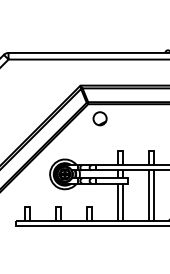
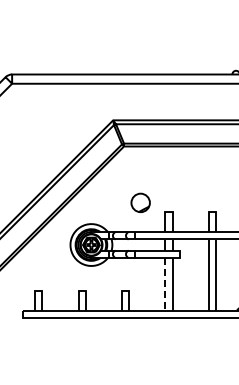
circle: (99, 118) -> (140, 202), moved
line: (117, 202) -> (165, 284), solid -> dashed

